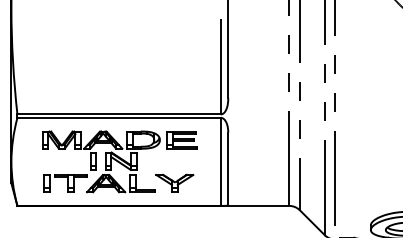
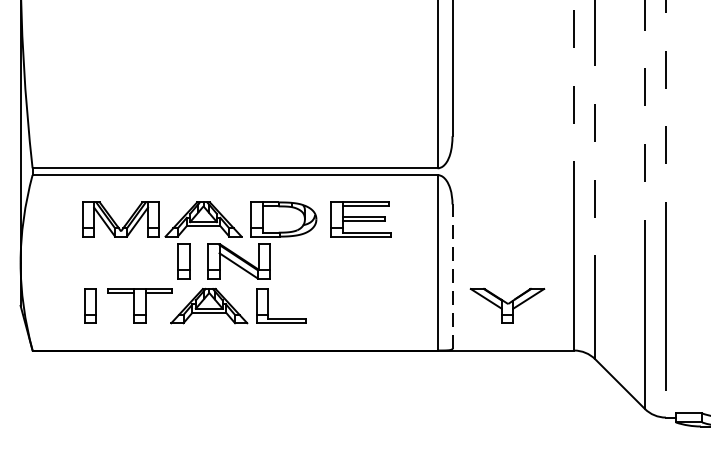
line: (228, 168) -> (452, 276), solid -> dashed
part: (174, 182) -> (506, 303), moved

